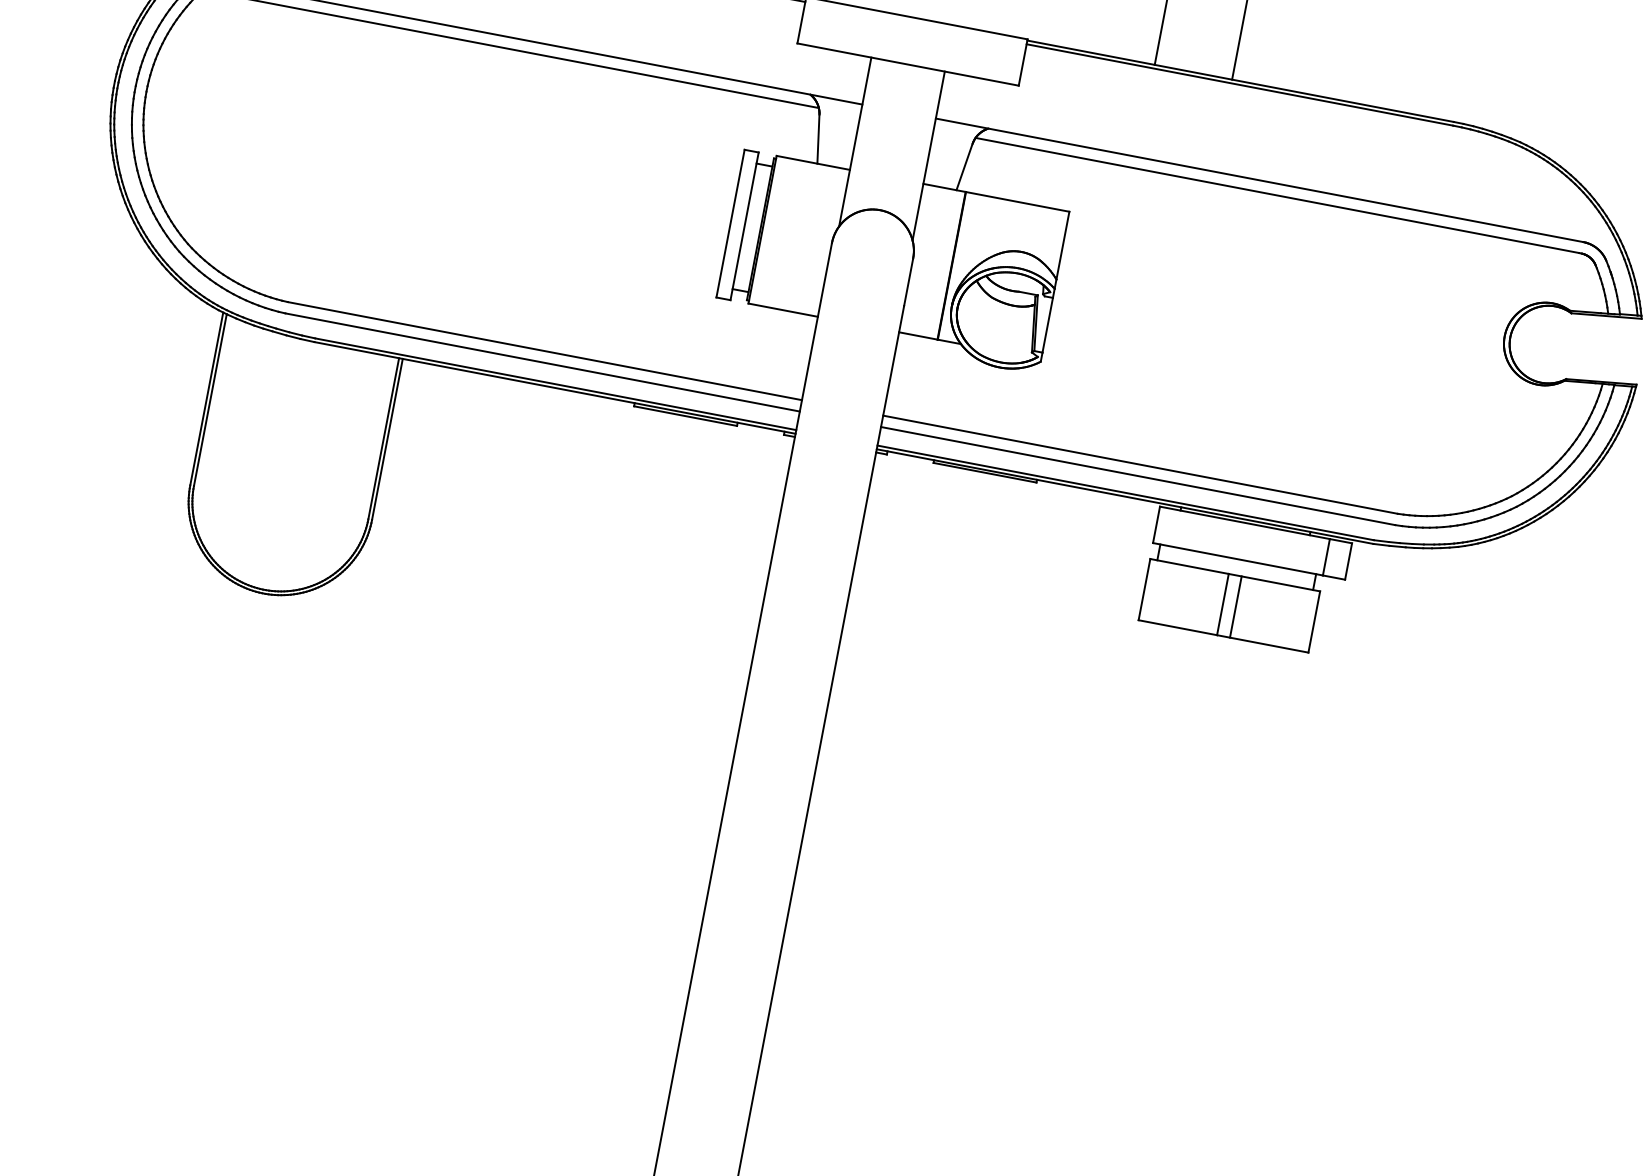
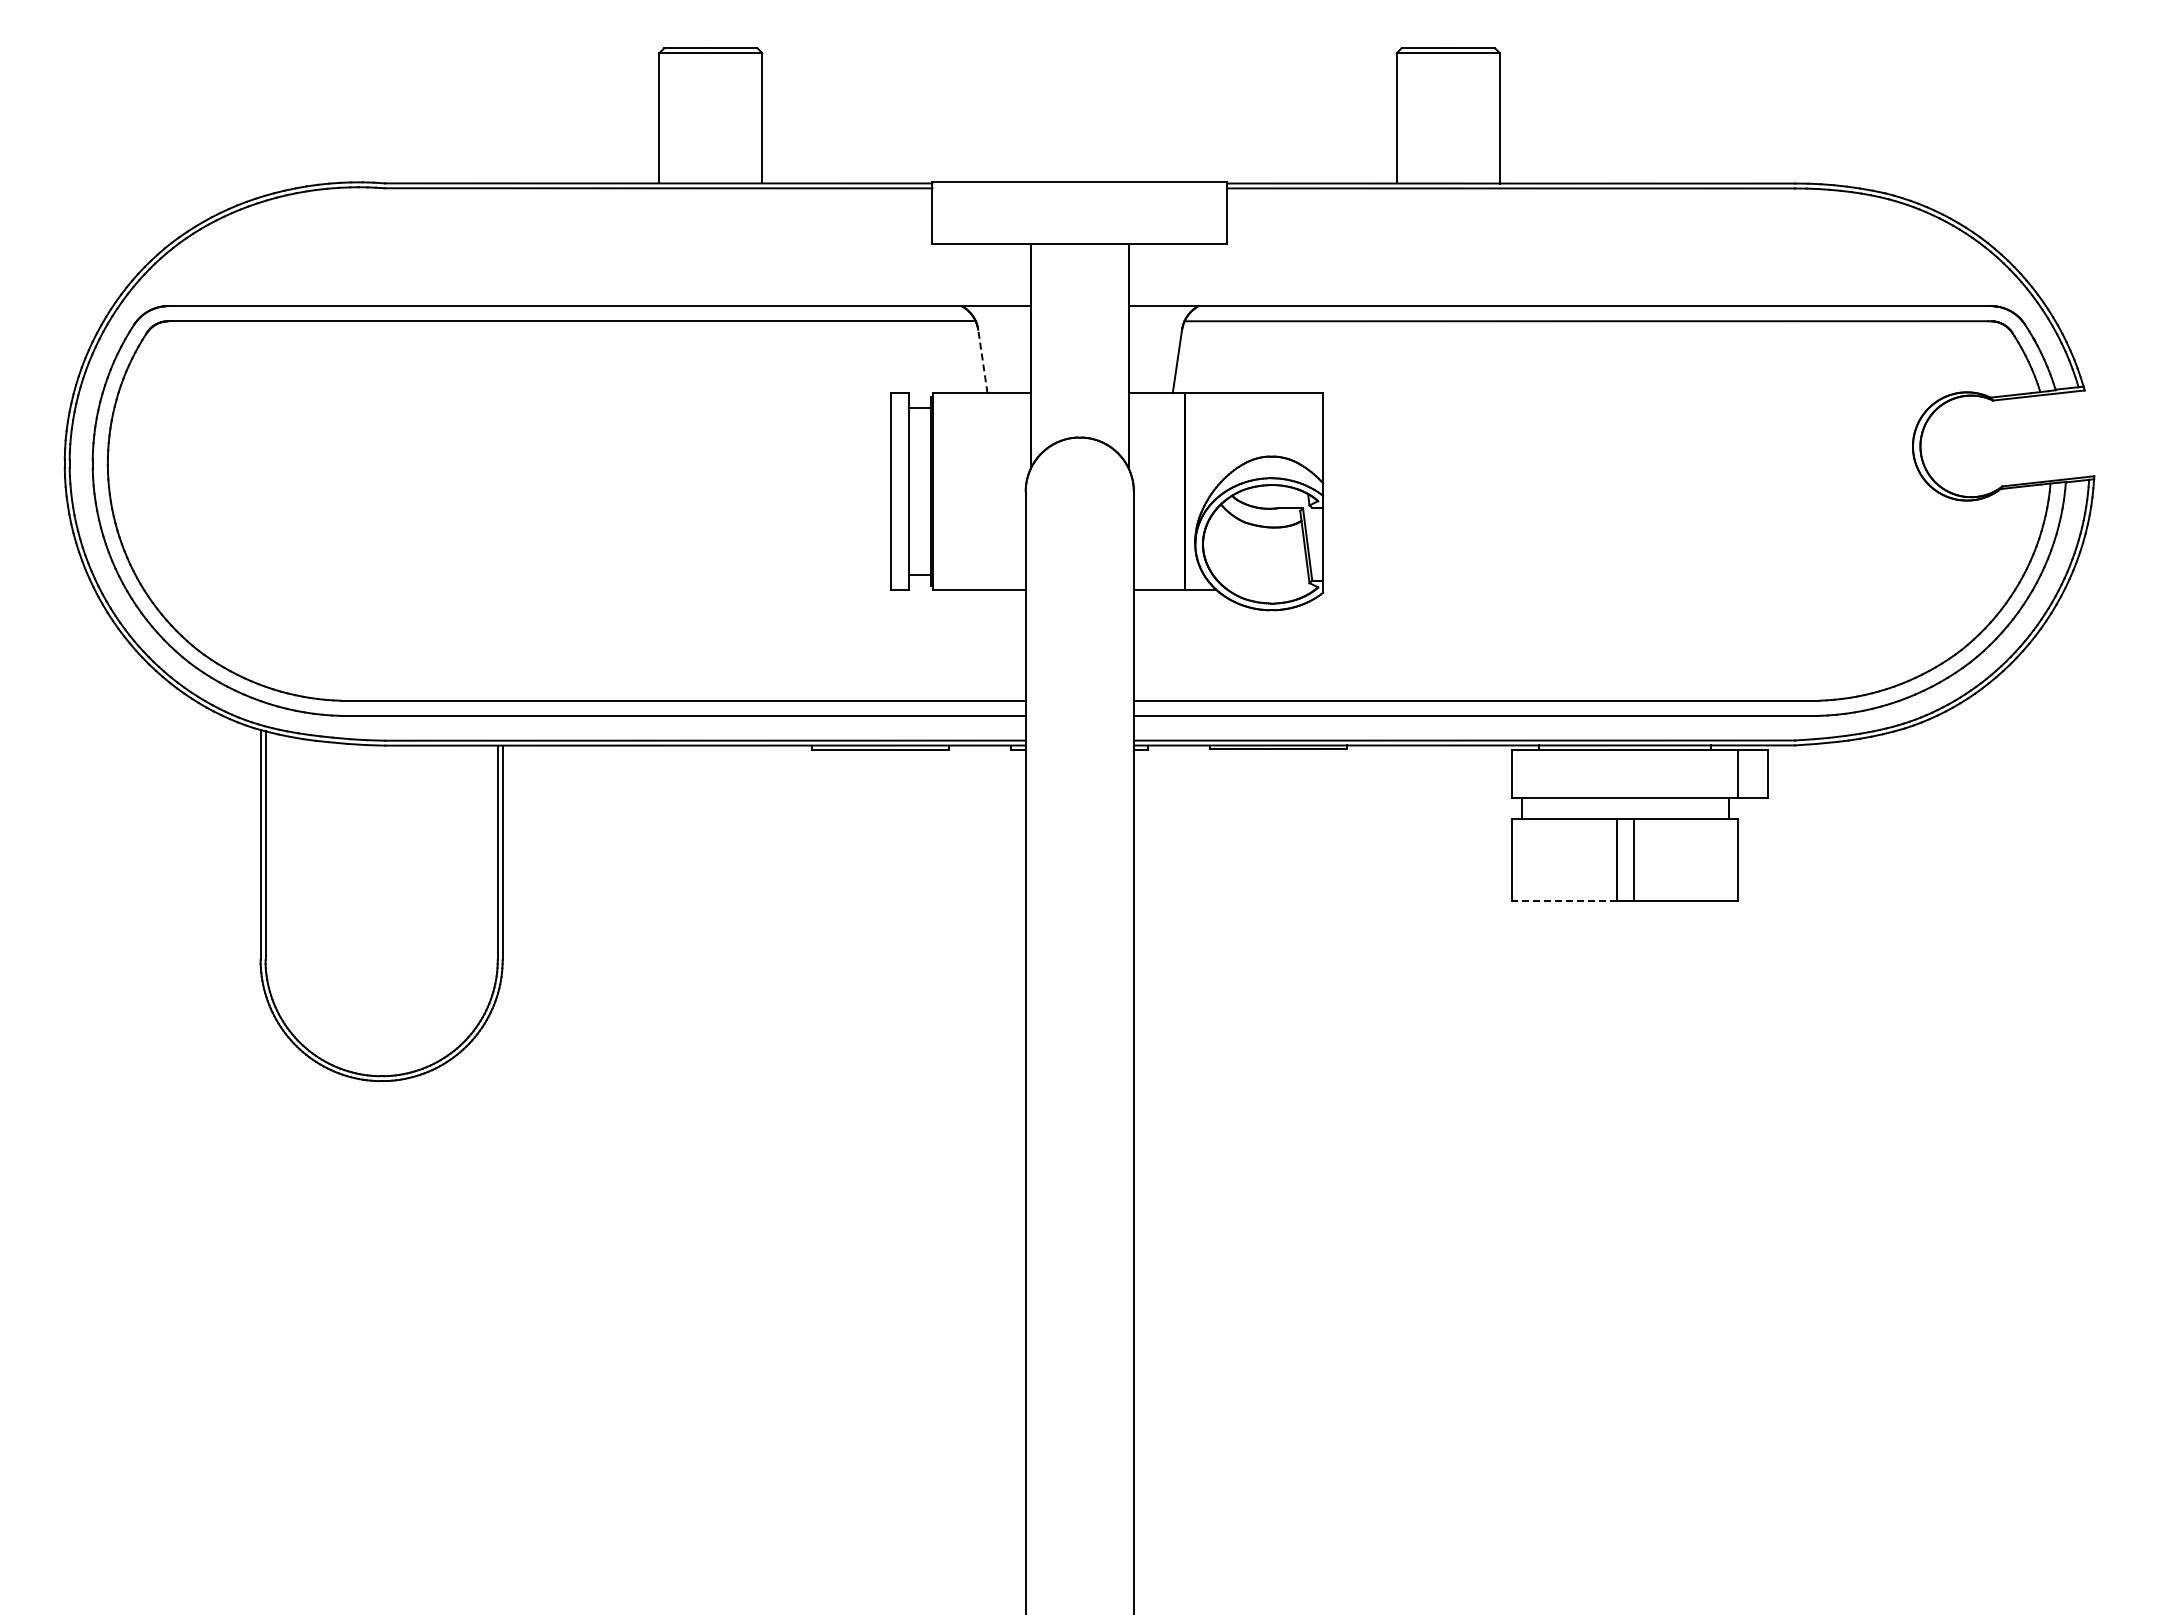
line: (818, 138) -> (982, 360), solid -> dashed
line: (1177, 627) -> (1563, 901), solid -> dashed

